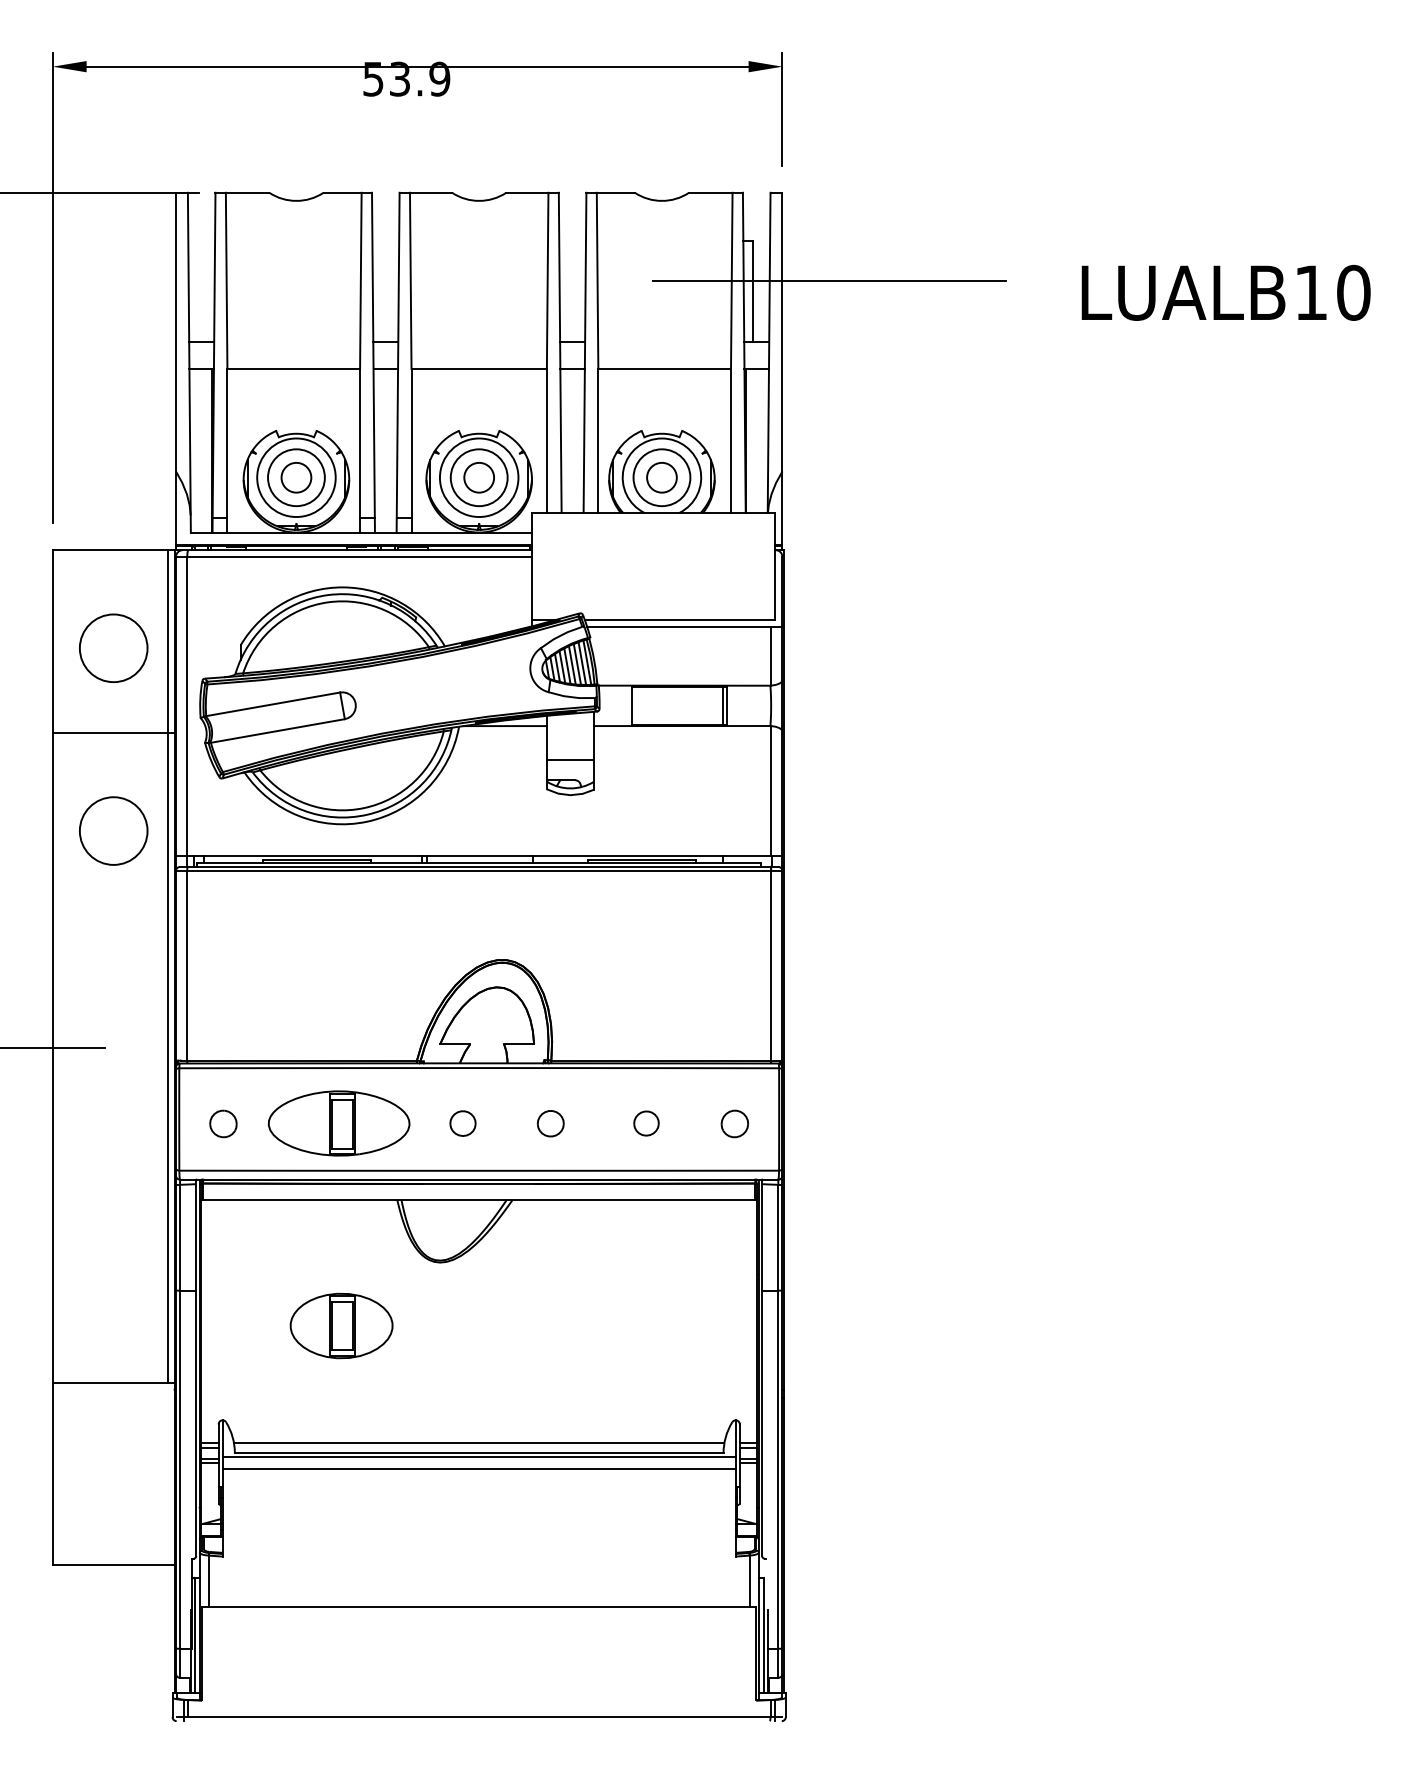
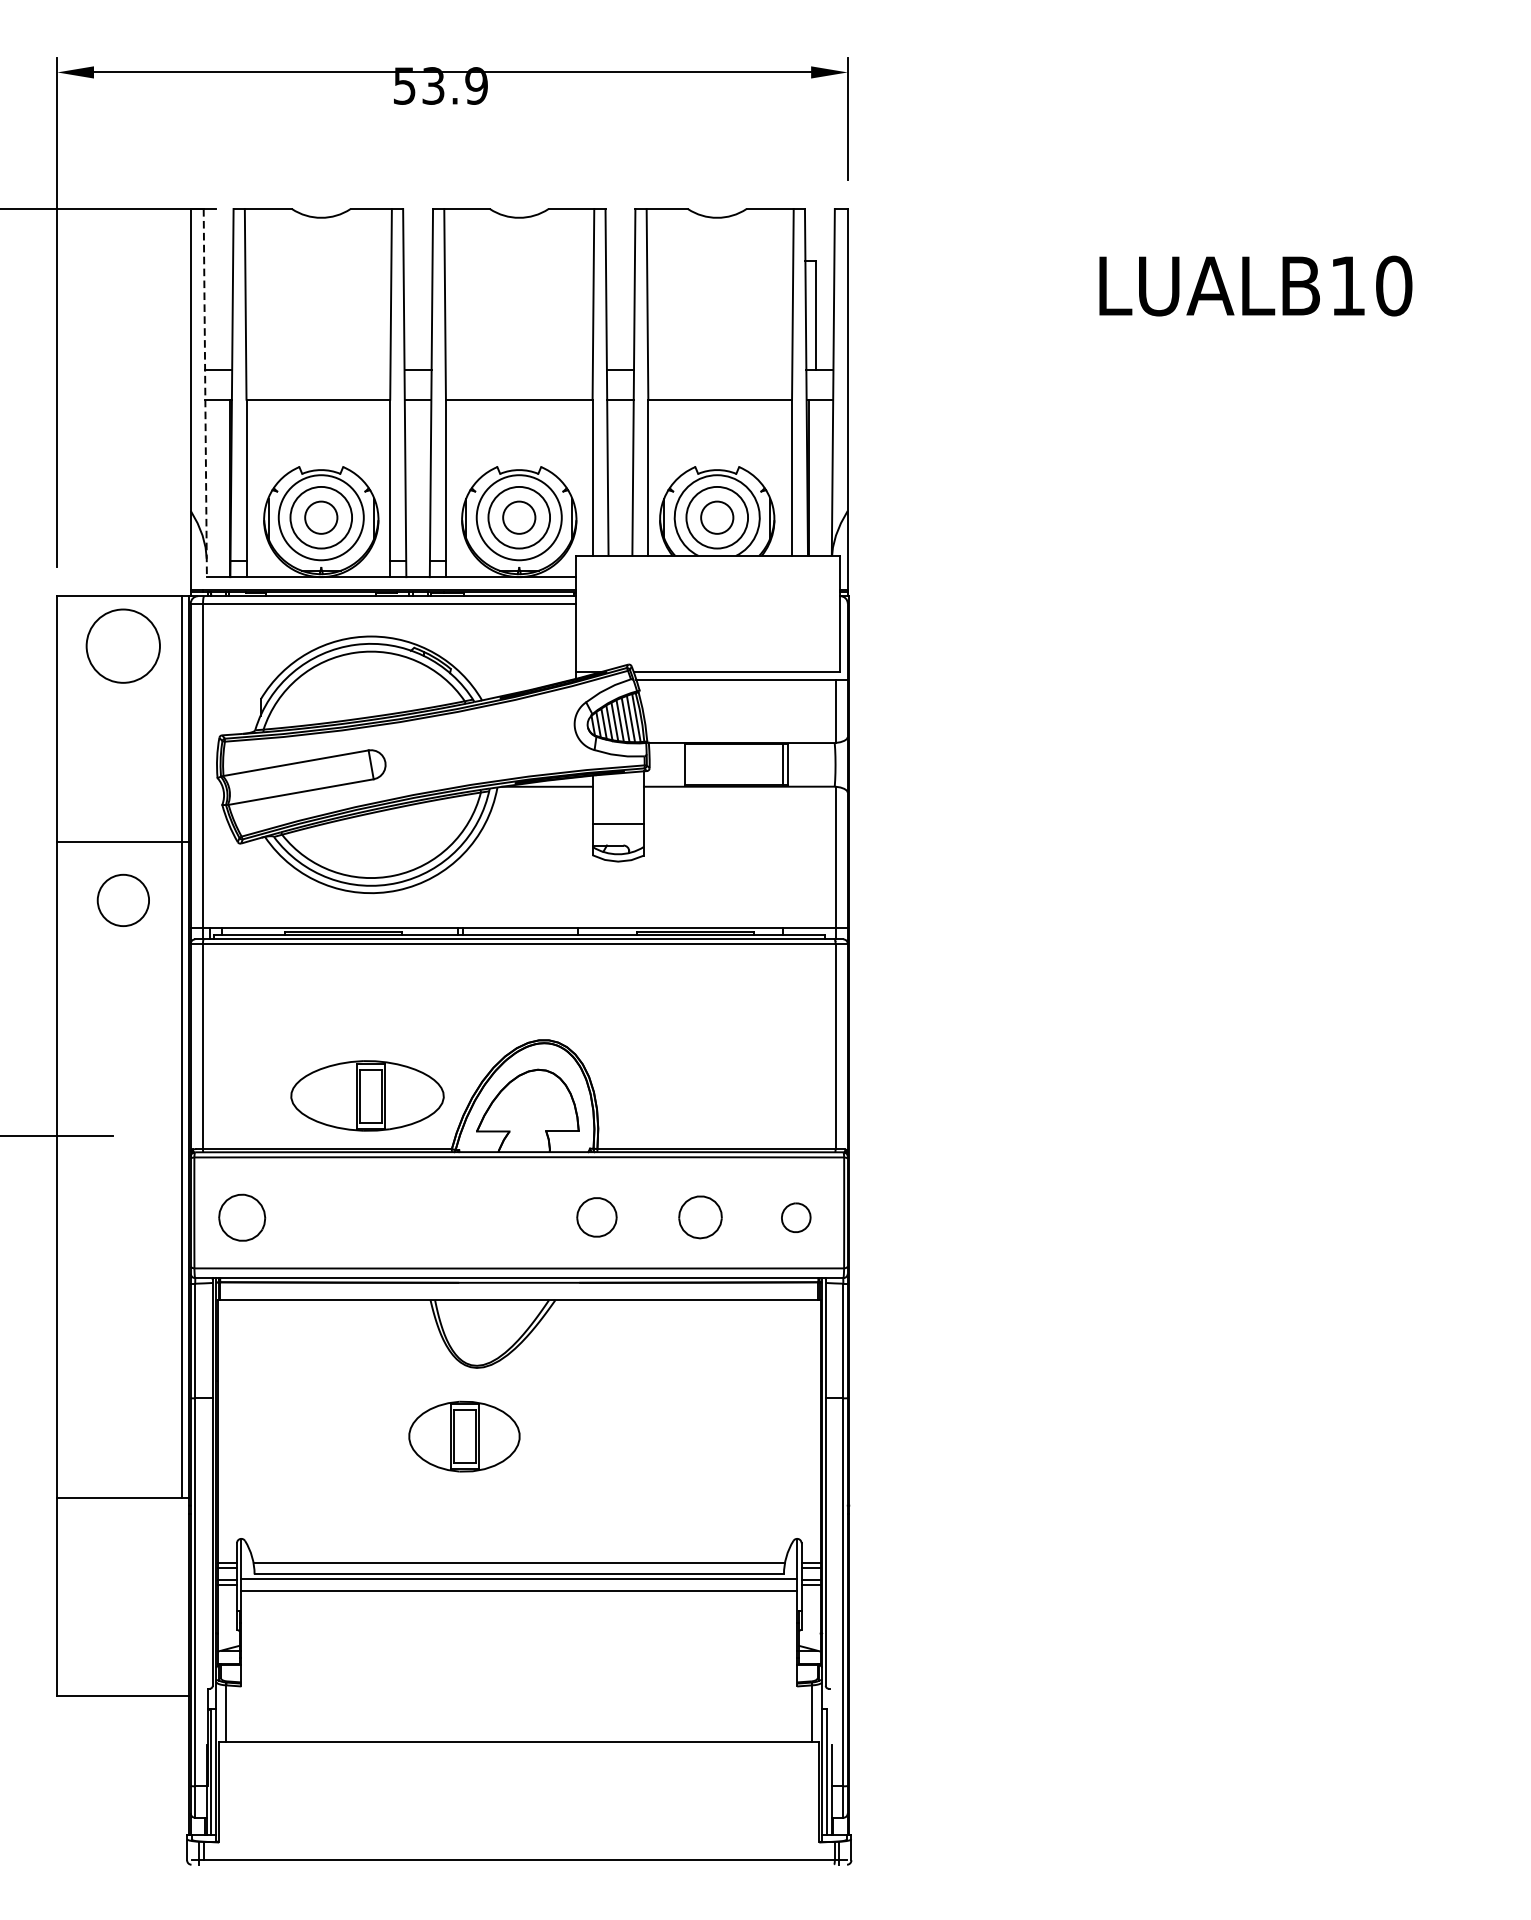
line: (829, 280) -> (898, 304), removed
text: (1225, 292) -> (1255, 285), moved
line: (189, 362) -> (205, 392), solid -> dashed
circle: (113, 647) -> (123, 645), moved
line: (113, 732) -> (123, 841), moved
circle: (113, 830) -> (123, 899), size x0.7
part: (223, 1123) -> (242, 1217), size x1.6
part: (338, 1123) -> (366, 1095), moved
part: (462, 1123) -> (501, 1217), removed
part: (550, 1123) -> (596, 1217), size x1.4
part: (646, 1123) -> (700, 1217), size x1.6
part: (341, 1325) -> (464, 1436), moved

